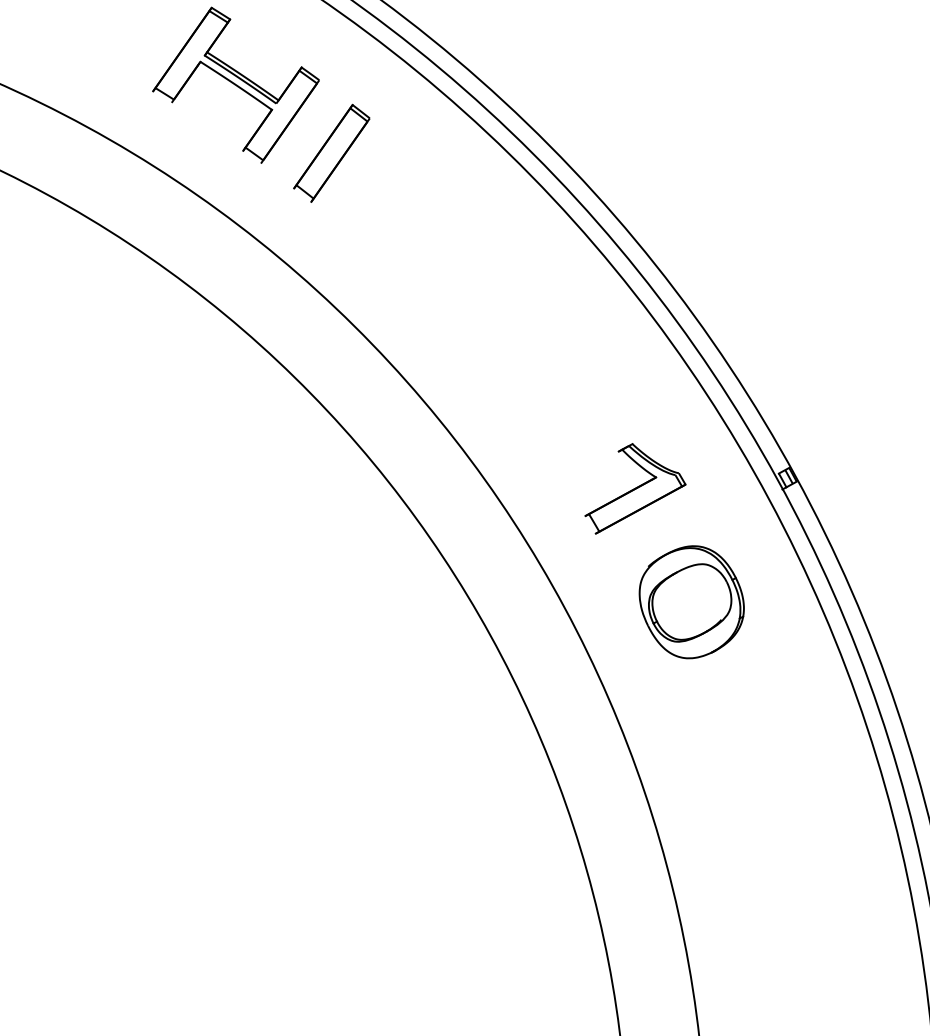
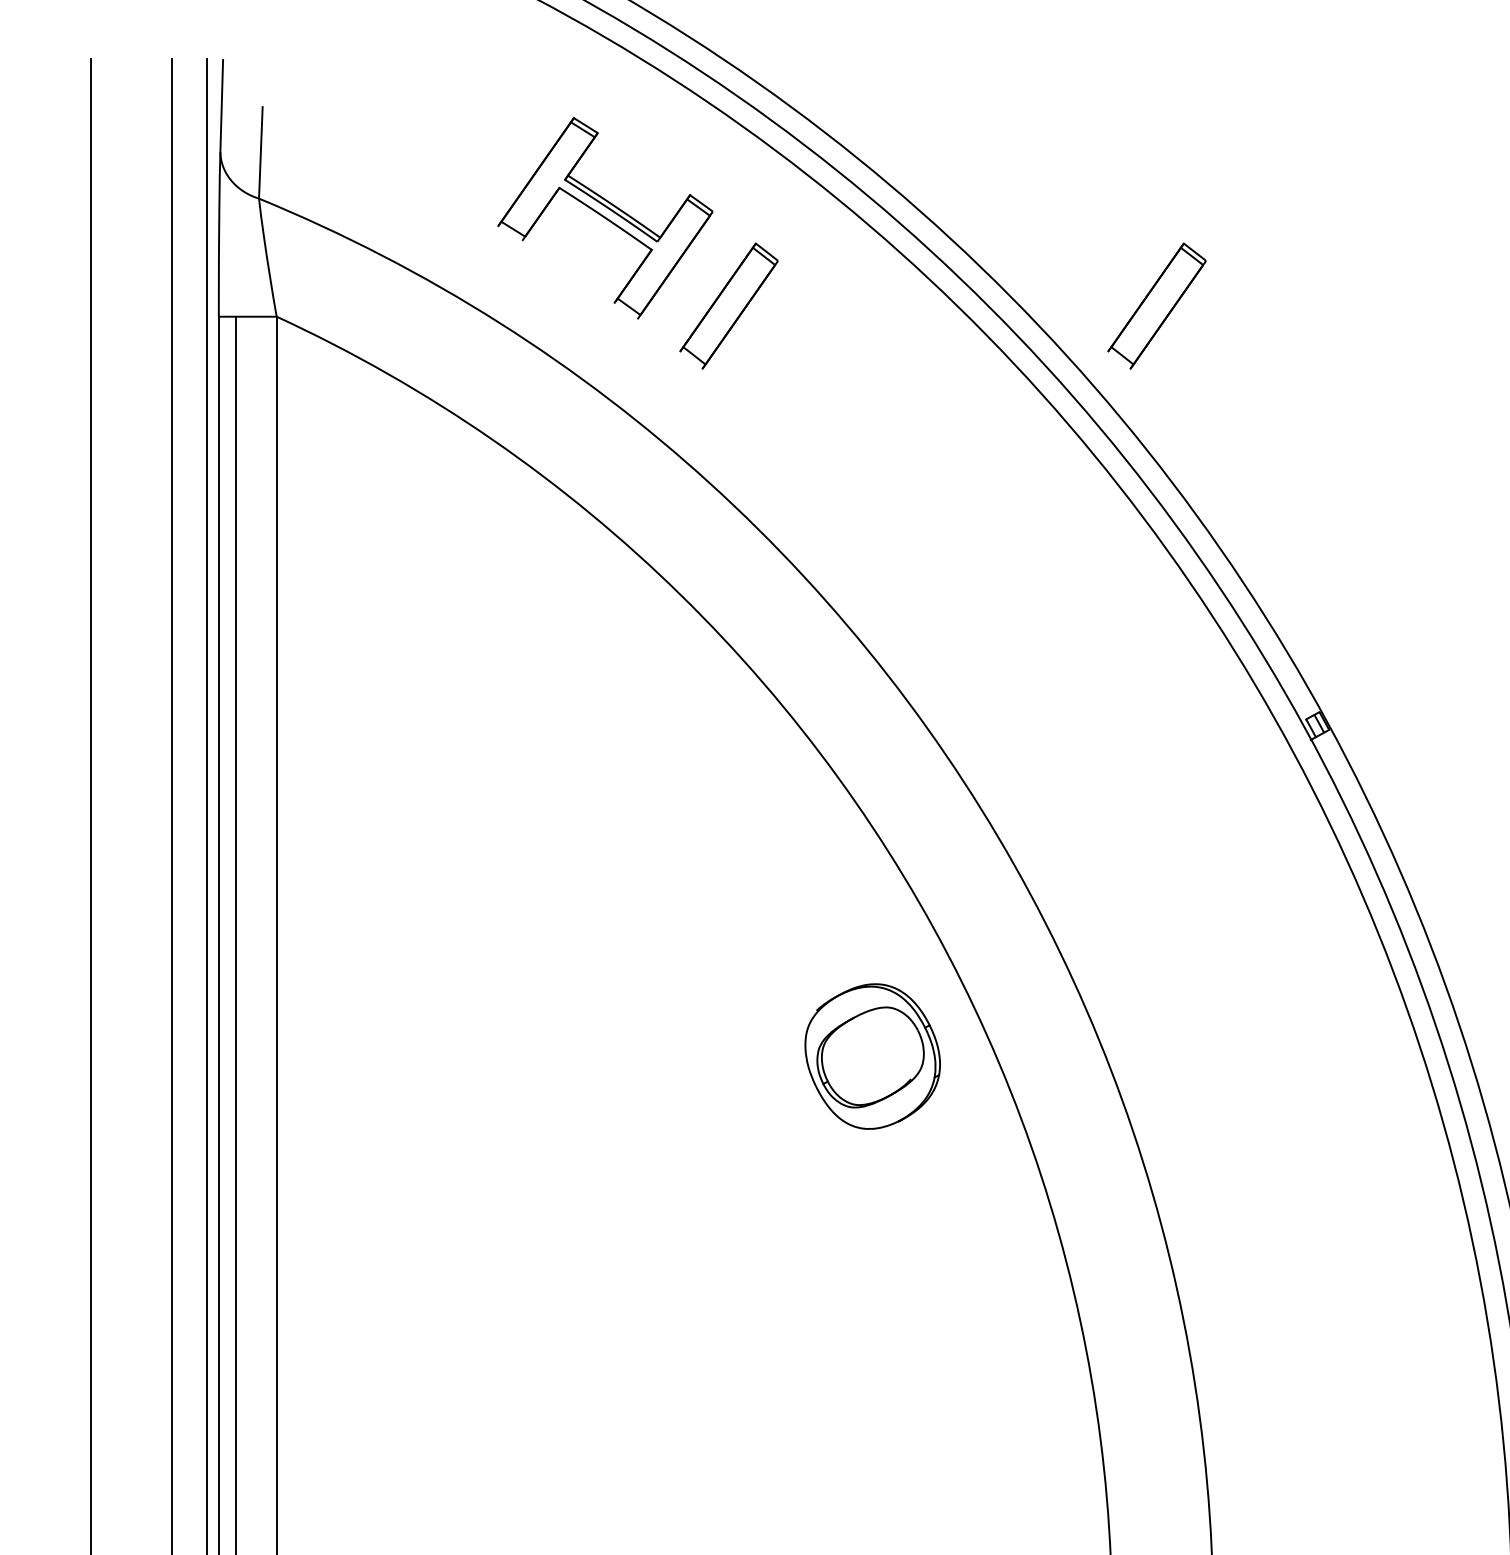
part: (662, 152) -> (1156, 305), added
part: (635, 488) -> (1120, 738), removed
part: (691, 602) -> (872, 1056), moved

